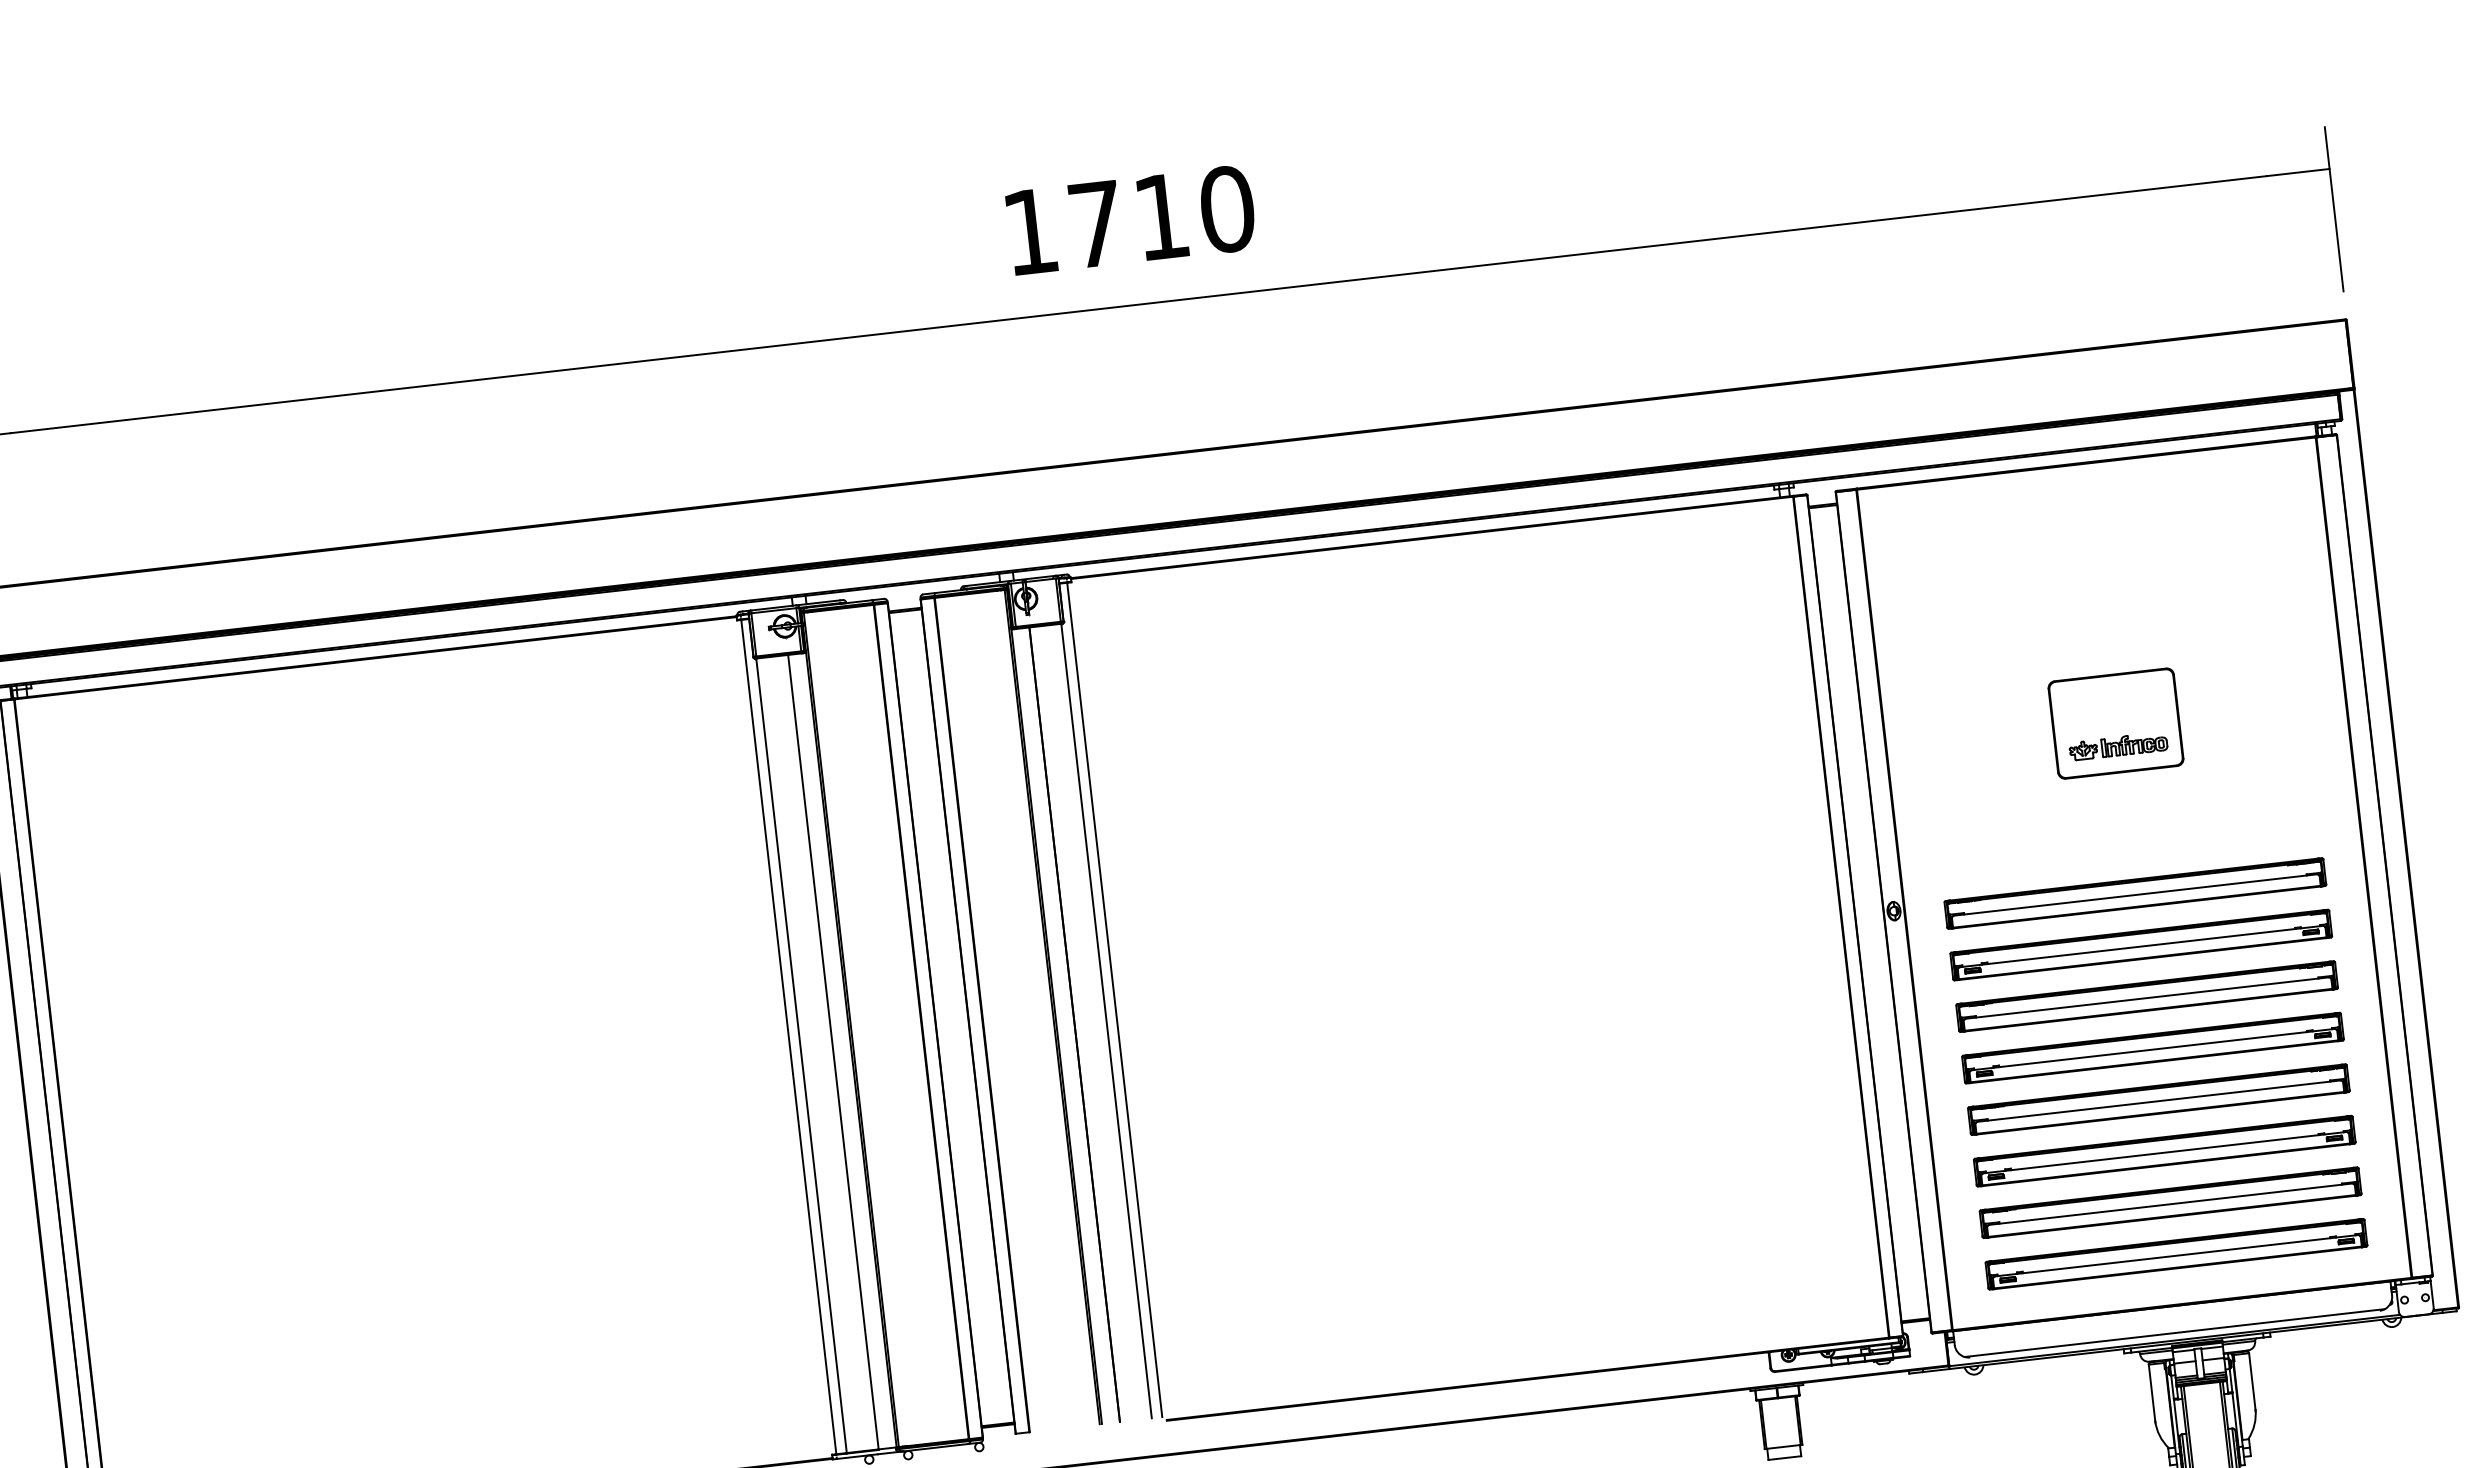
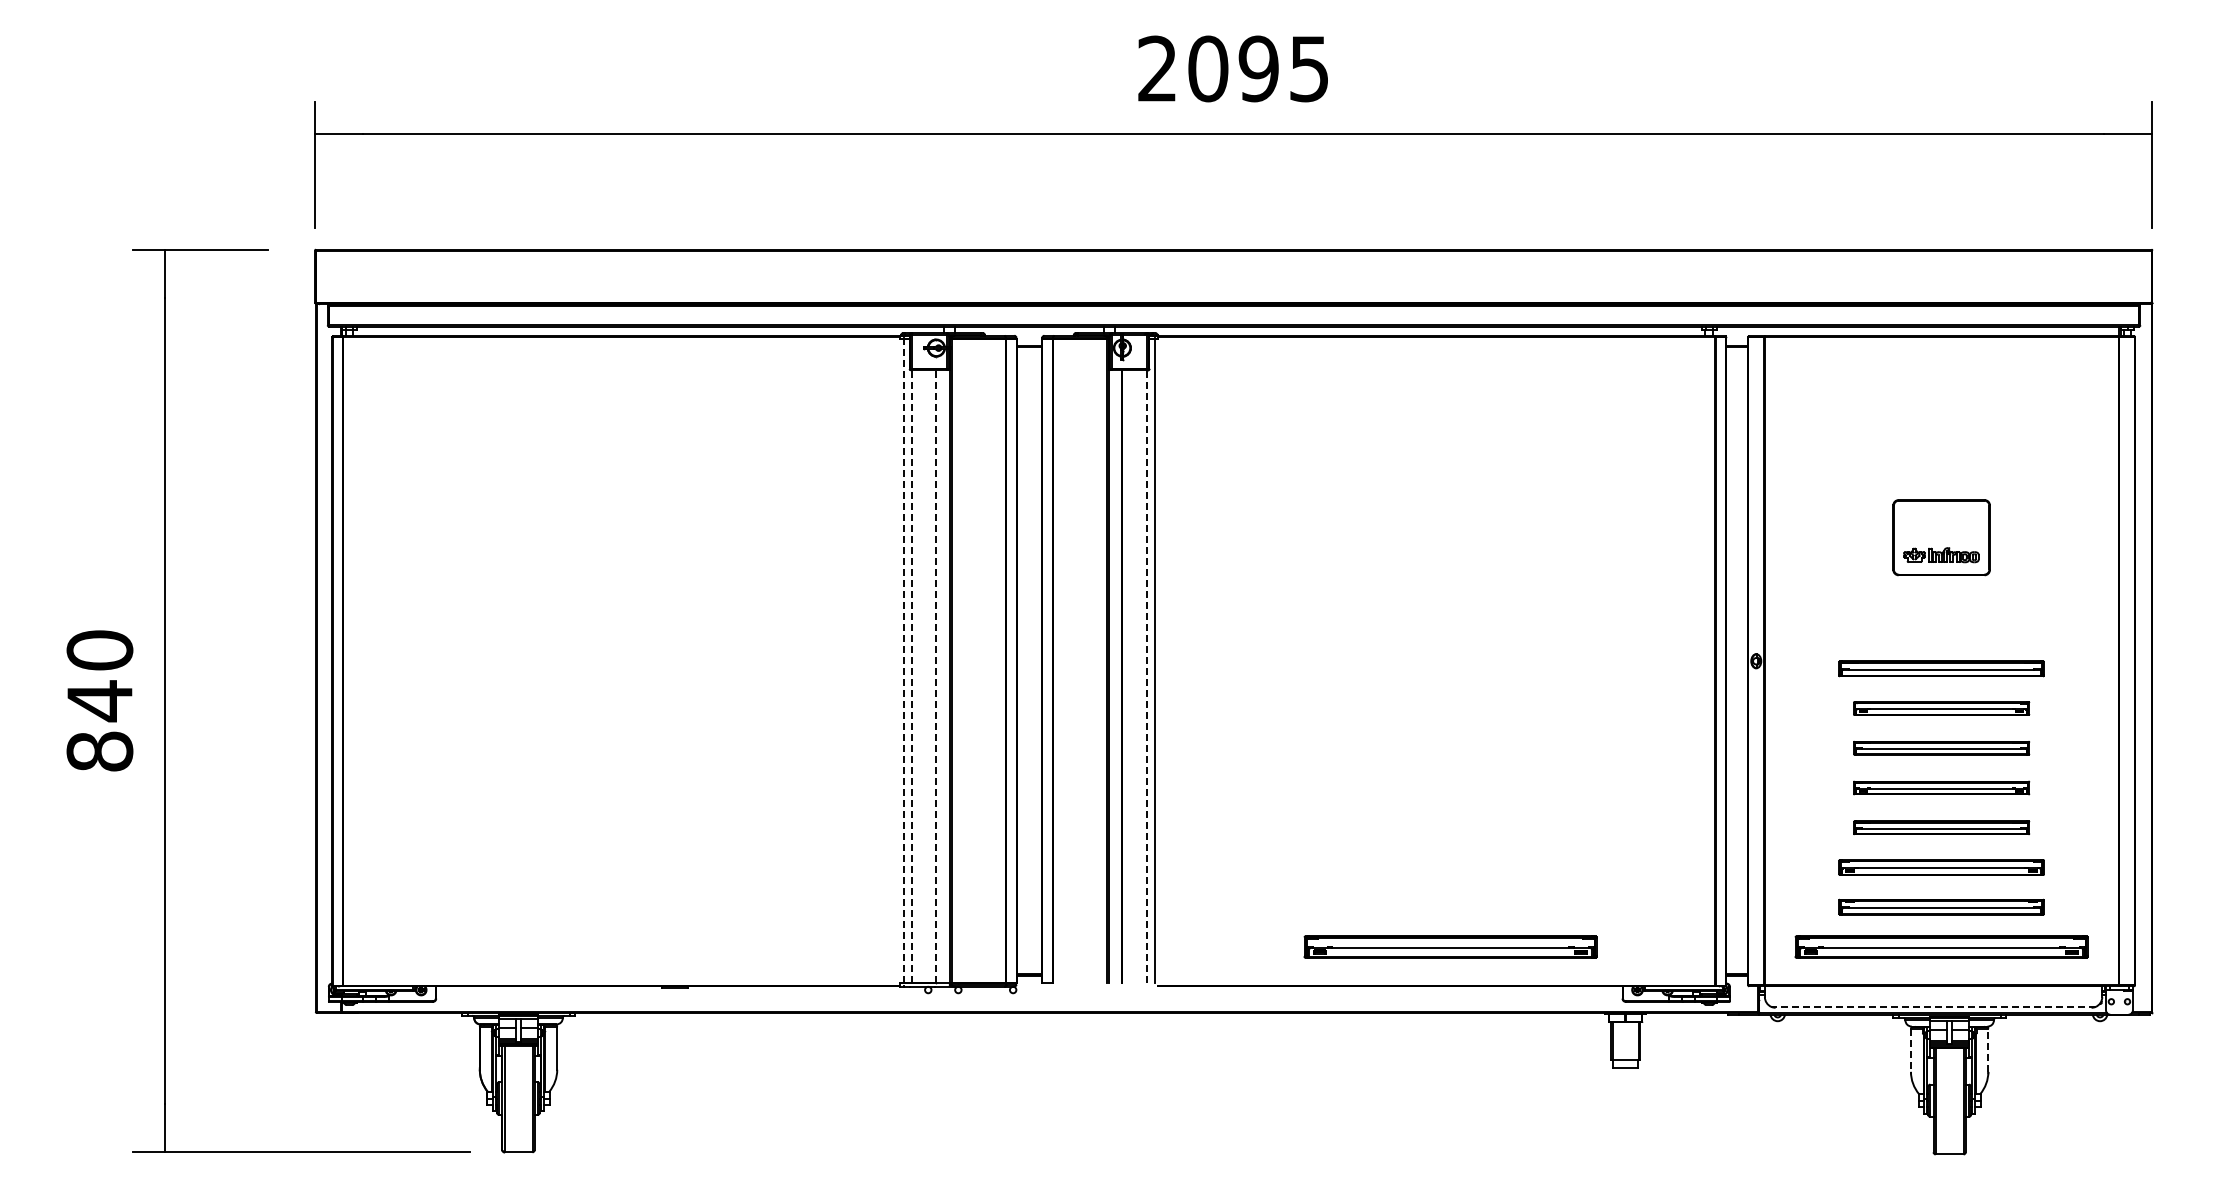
text: (1128, 220) -> (1233, 68), 1710 -> 2095
part: (2135, 893) -> (1941, 668), size x0.7
part: (2141, 945) -> (1941, 708), size x0.6
part: (2146, 995) -> (1941, 747), size x0.6
line: (1107, 1020) -> (1147, 676), solid -> dashed
line: (788, 1037) -> (903, 661), solid -> dashed
part: (2152, 1047) -> (1941, 787), size x0.6
line: (833, 1052) -> (936, 676), solid -> dashed
line: (801, 1055) -> (911, 676), solid -> dashed
part: (2158, 1099) -> (1941, 827), size x0.6
part: (2164, 1151) -> (1941, 867), size x0.7
part: (2170, 1201) -> (1941, 906), size x0.7
part: (1539, 1326) -> (1450, 946), added
line: (2174, 1332) -> (1933, 1006), solid -> dashed
line: (2252, 1381) -> (1988, 1050), solid -> dashed
line: (2151, 1392) -> (1910, 1050), solid -> dashed

